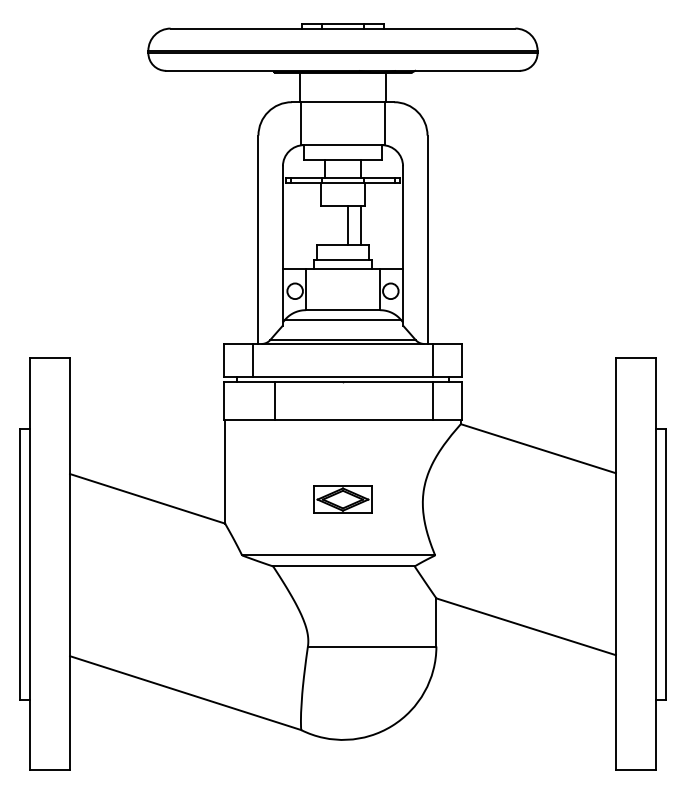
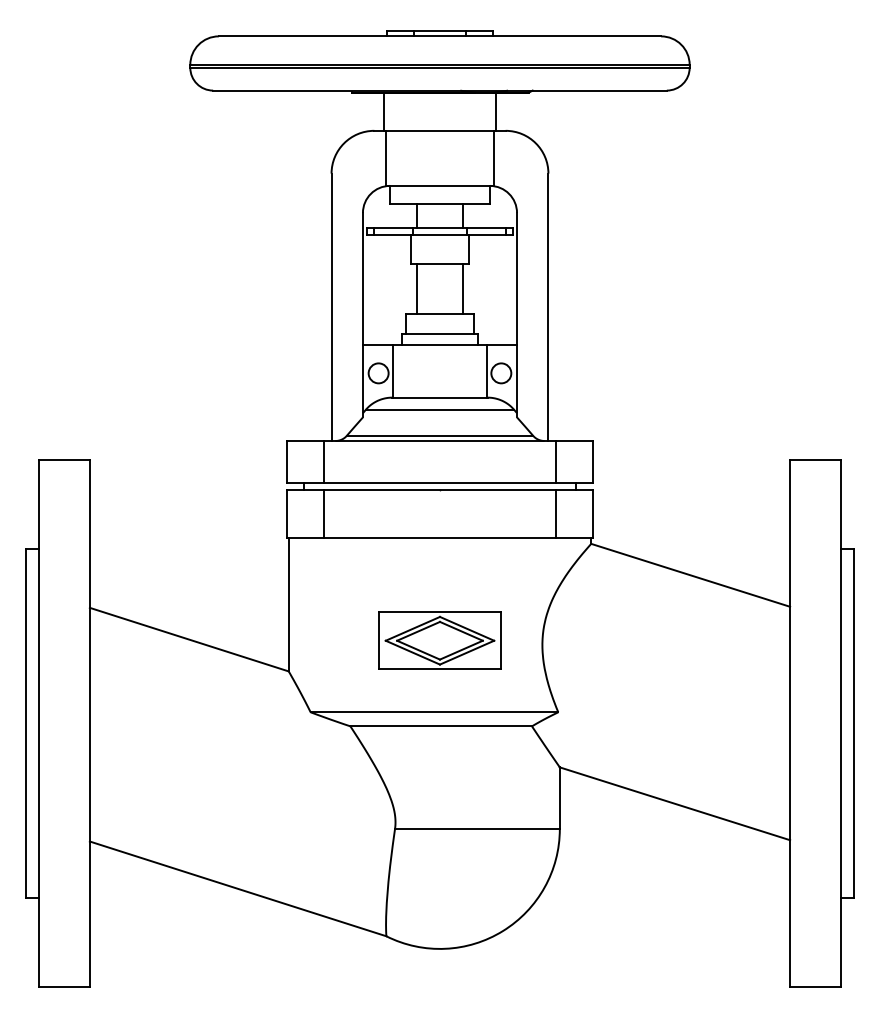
line: (348, 225) -> (417, 288), moved
line: (274, 400) -> (323, 513), moved
part: (342, 499) -> (439, 640), size x1.67

